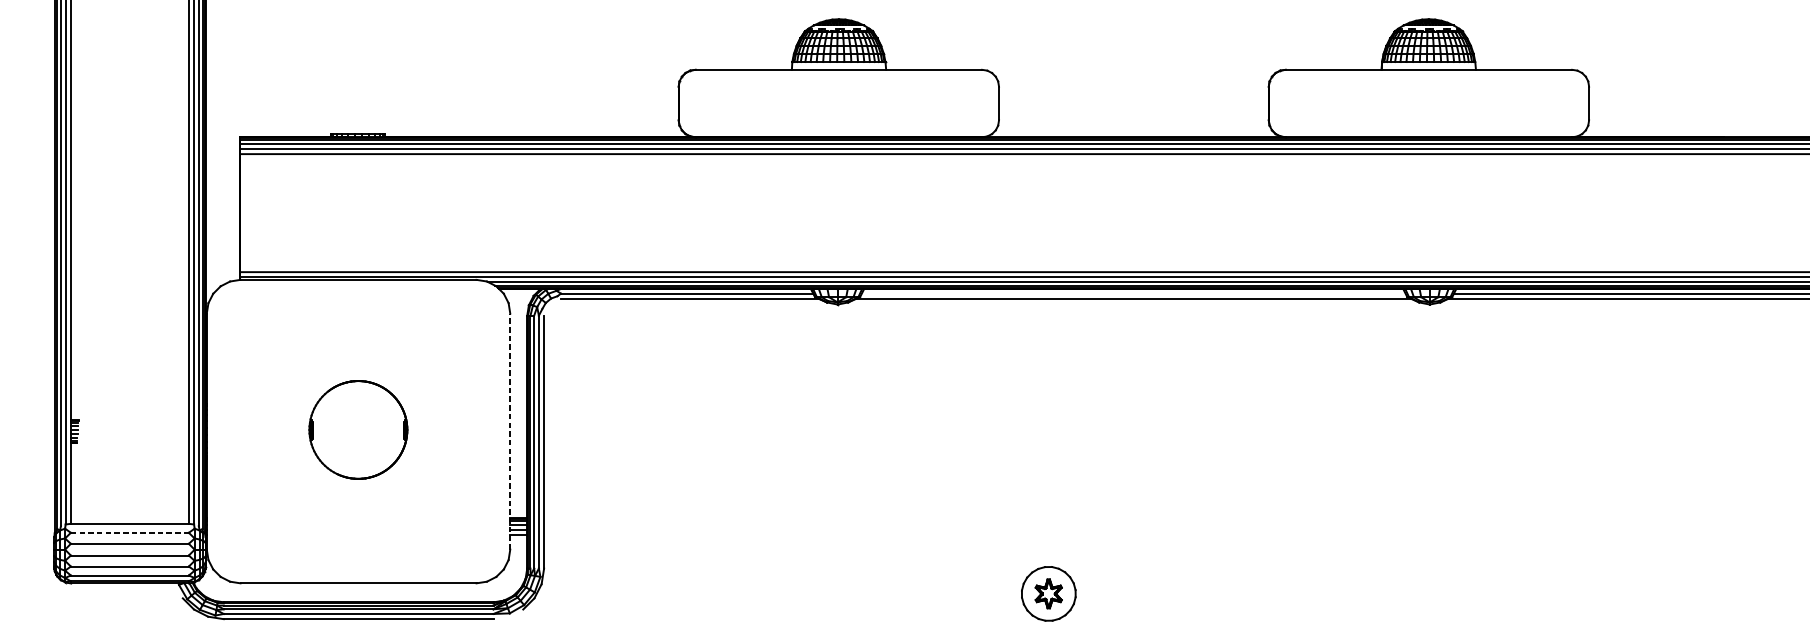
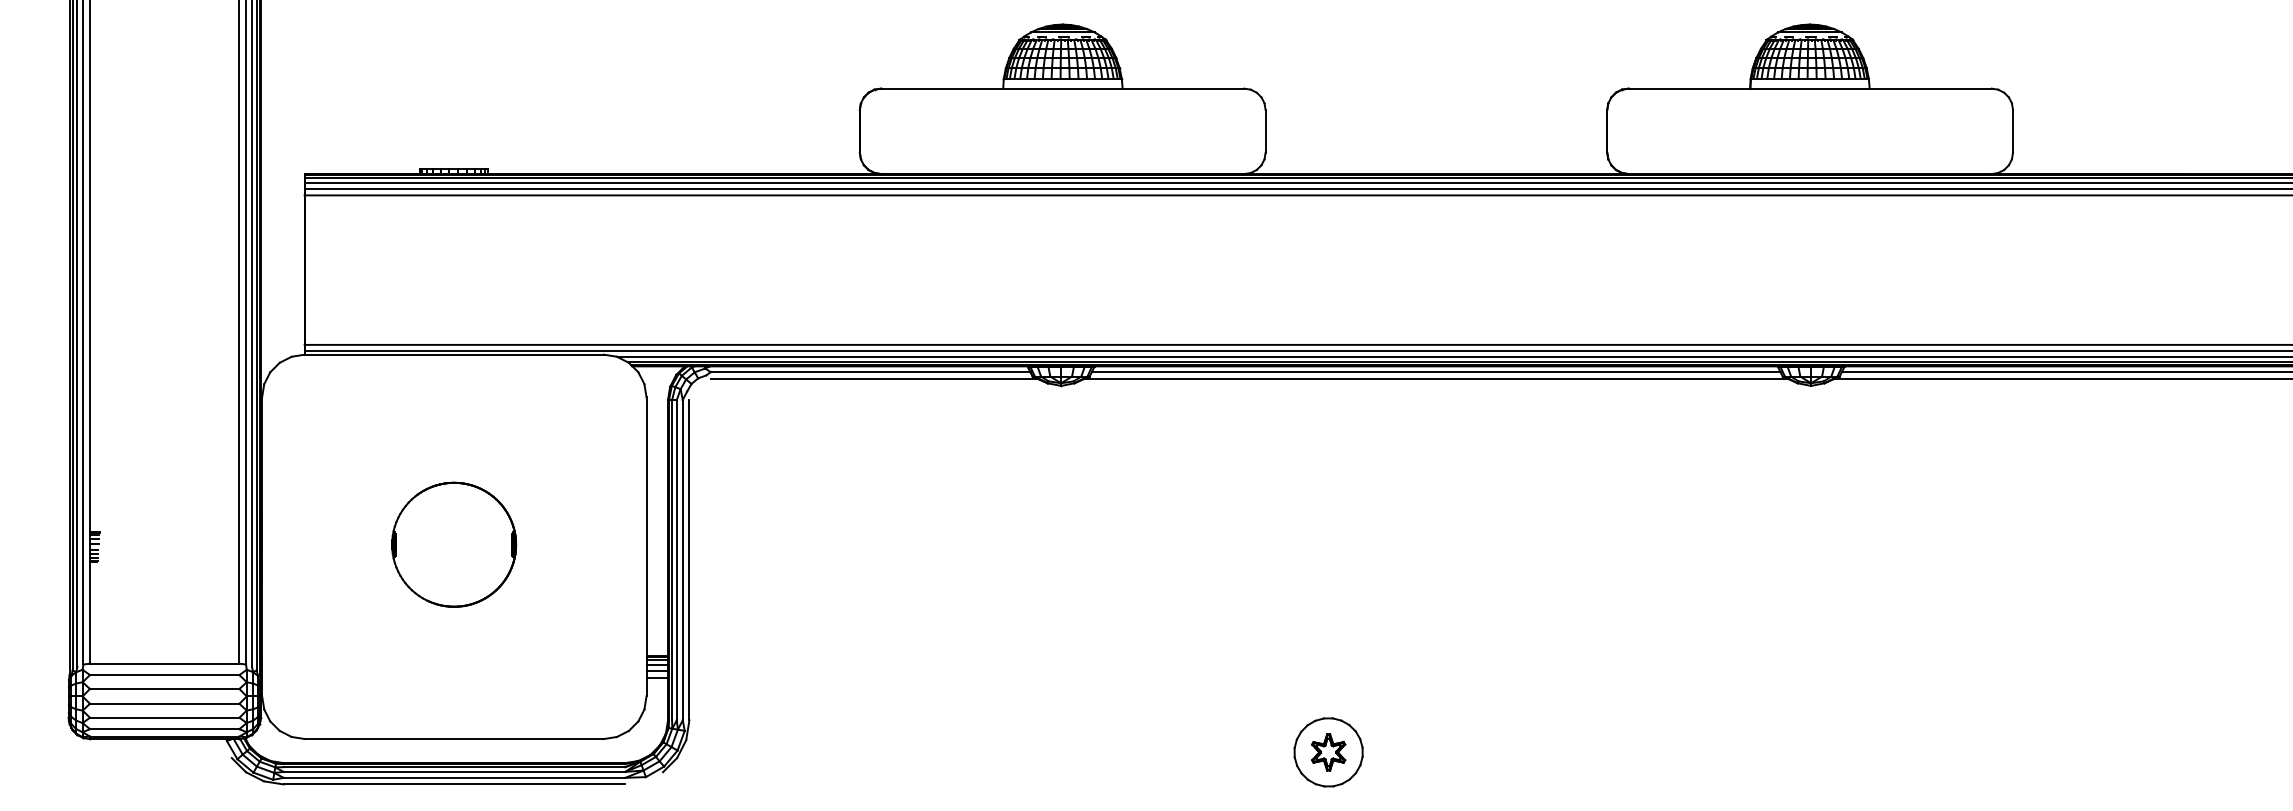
line: (1133, 293) -> (1435, 372), added
line: (510, 431) -> (646, 546), dashed -> solid
line: (129, 533) -> (164, 675), dashed -> solid

